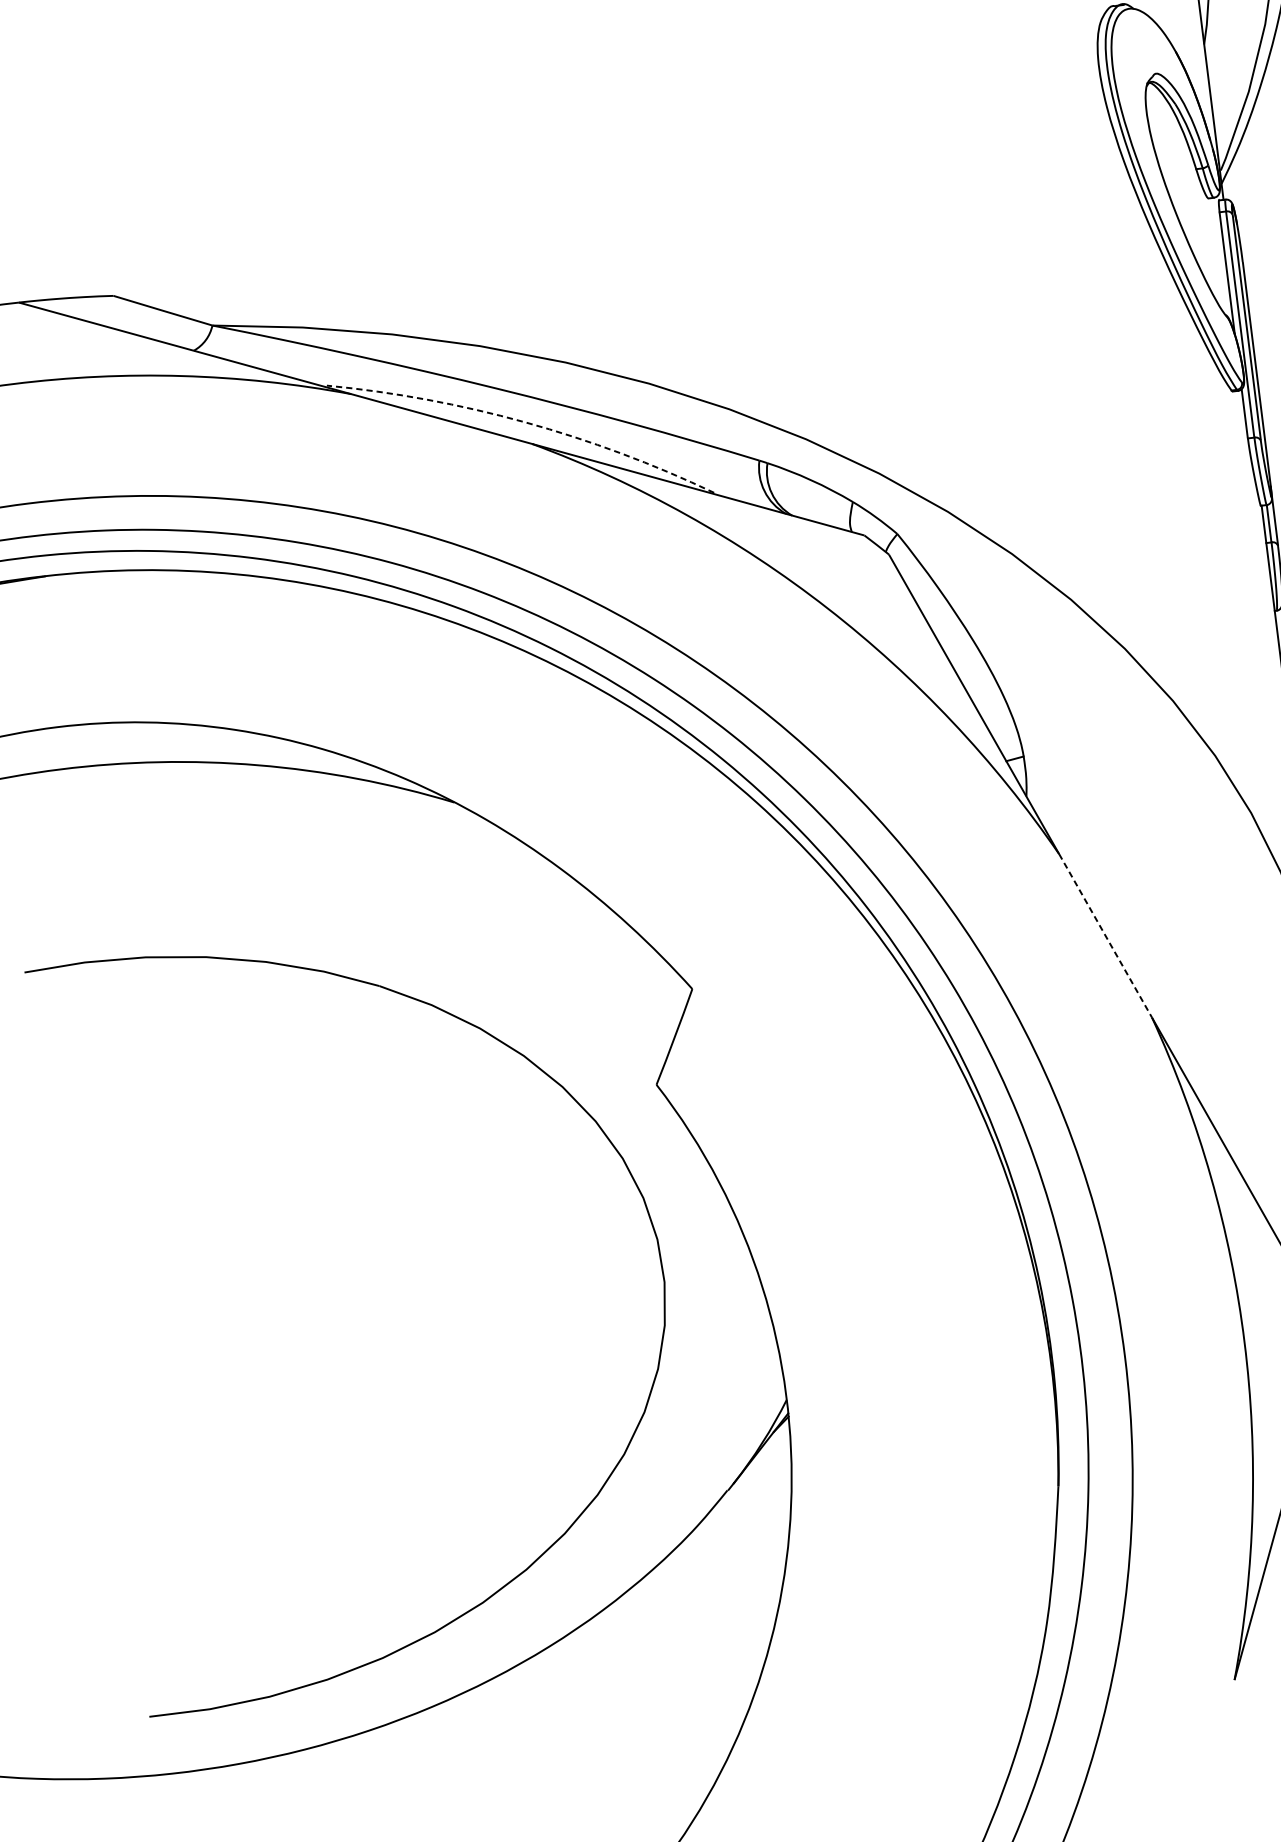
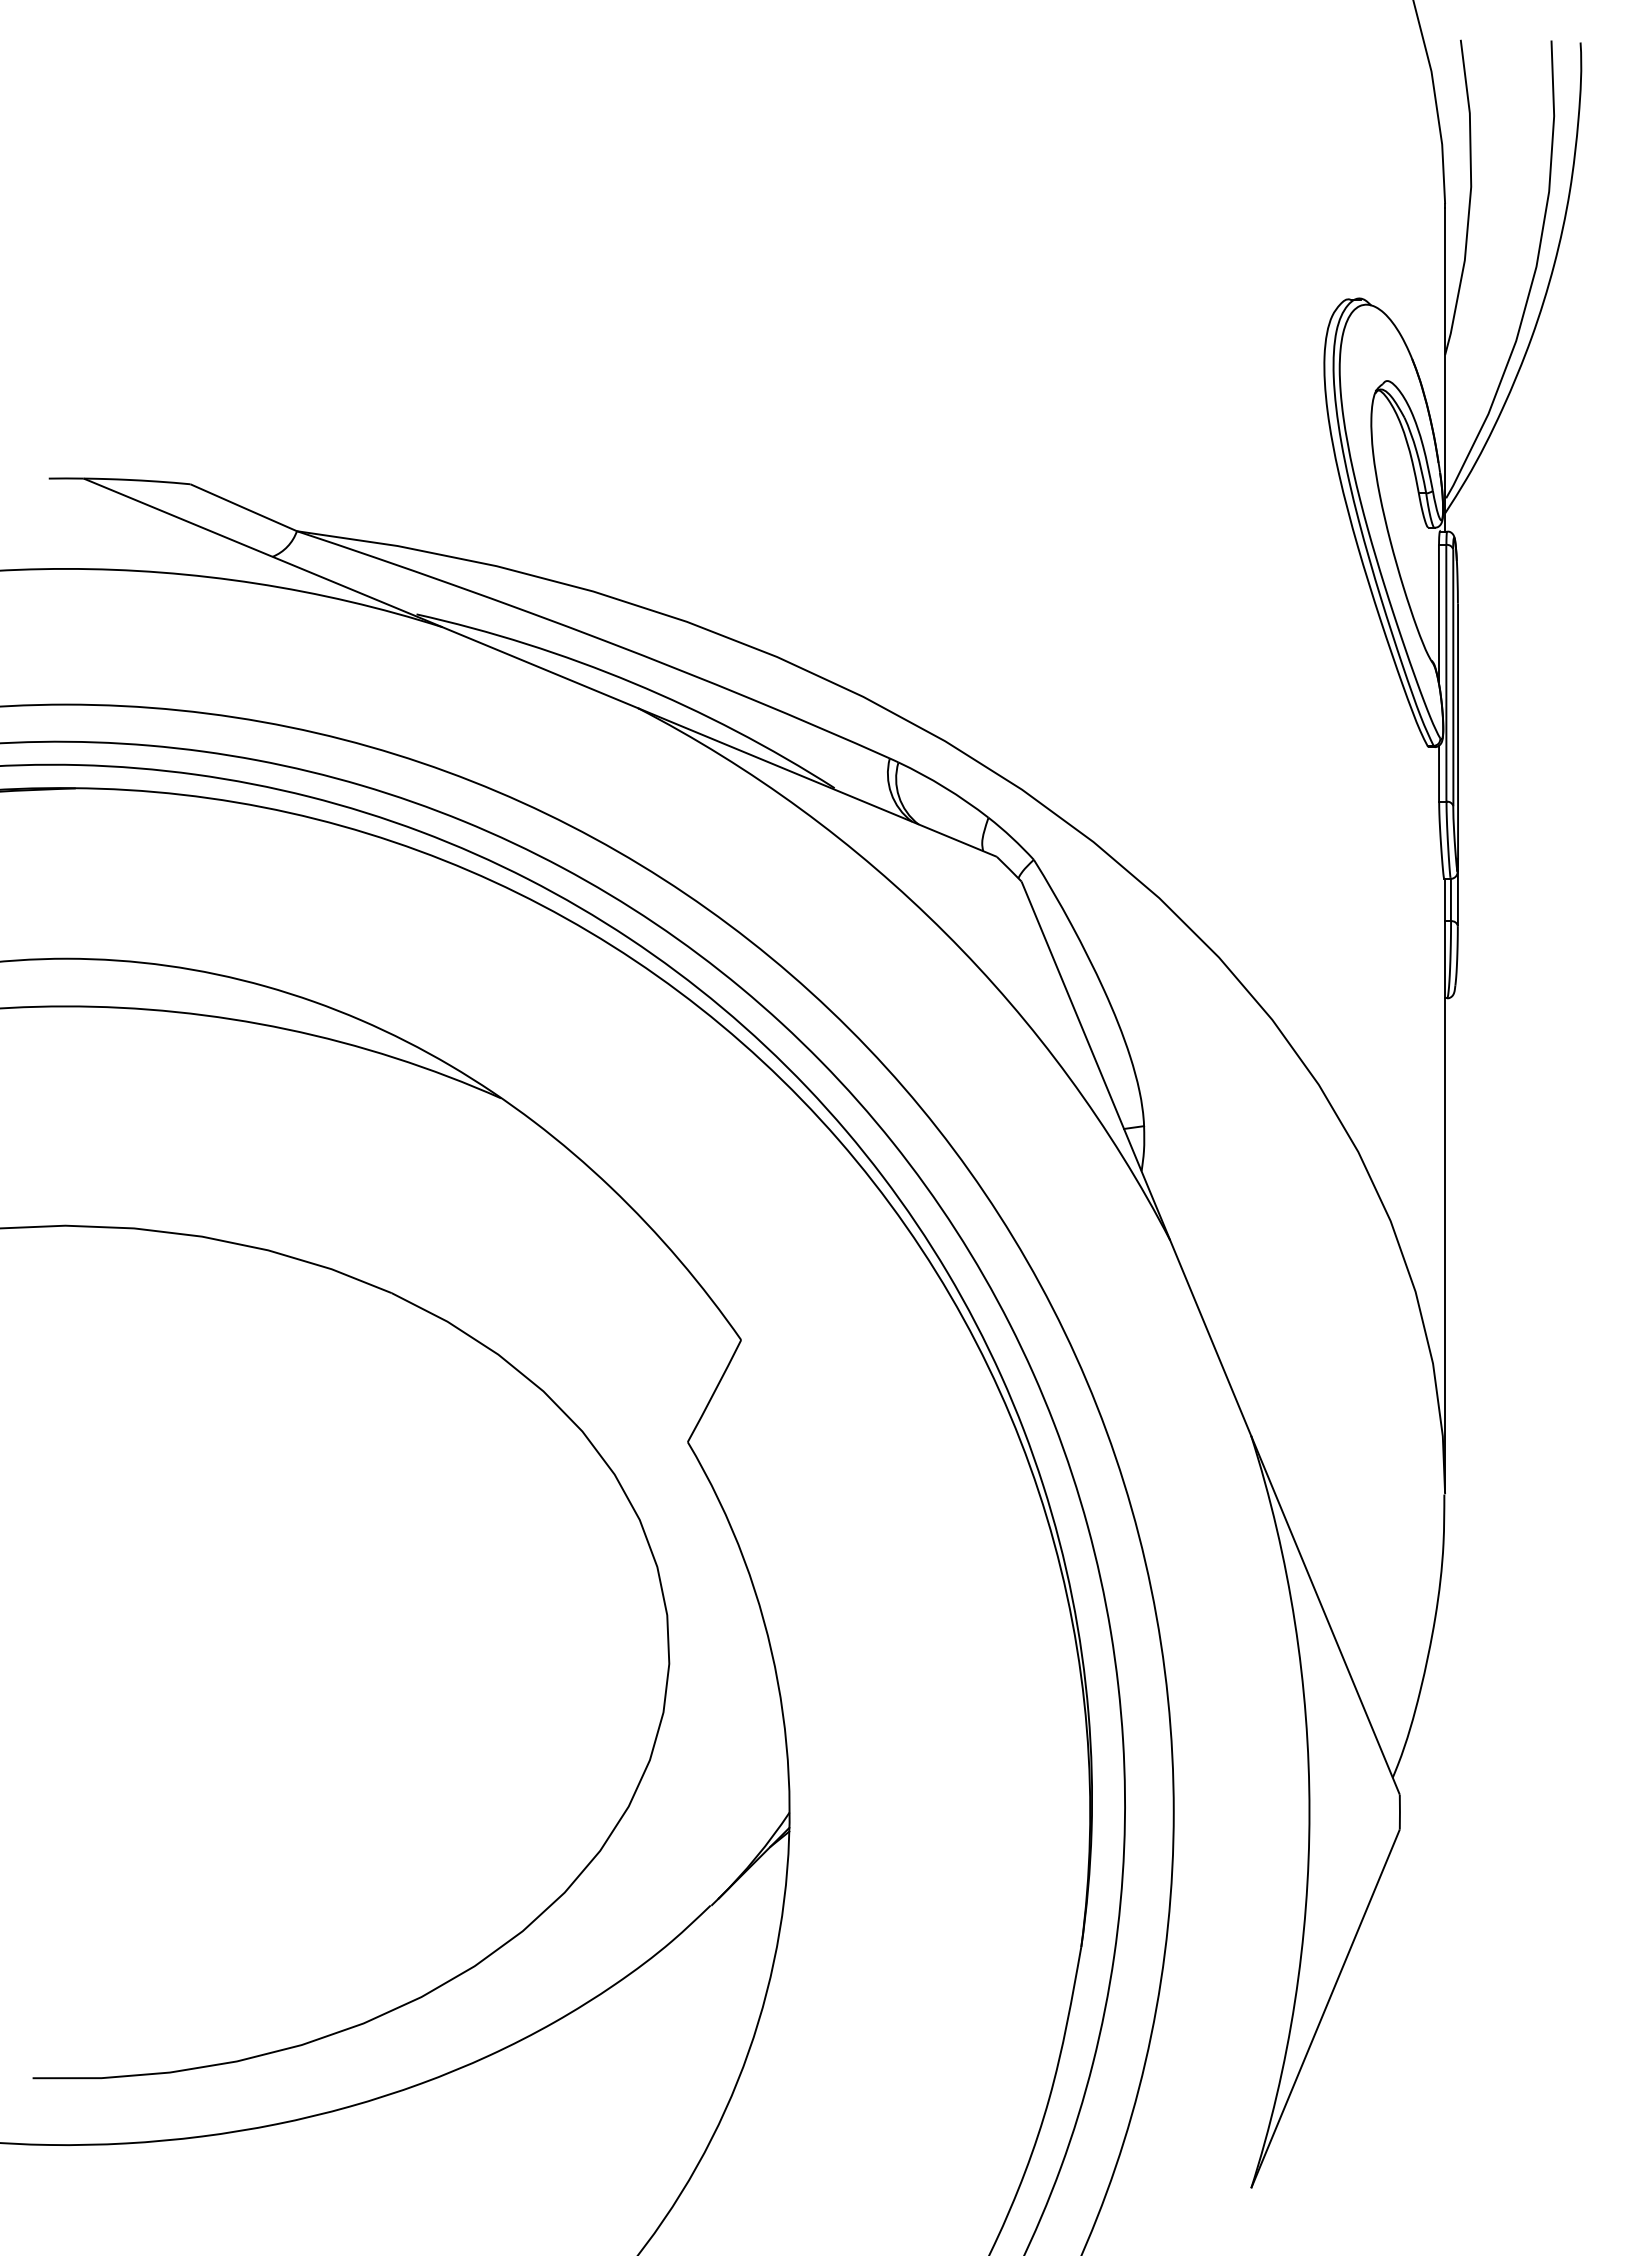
arc: (525, 422) -> (633, 683), dashed -> solid
line: (1105, 936) -> (1210, 1338), dashed -> solid

